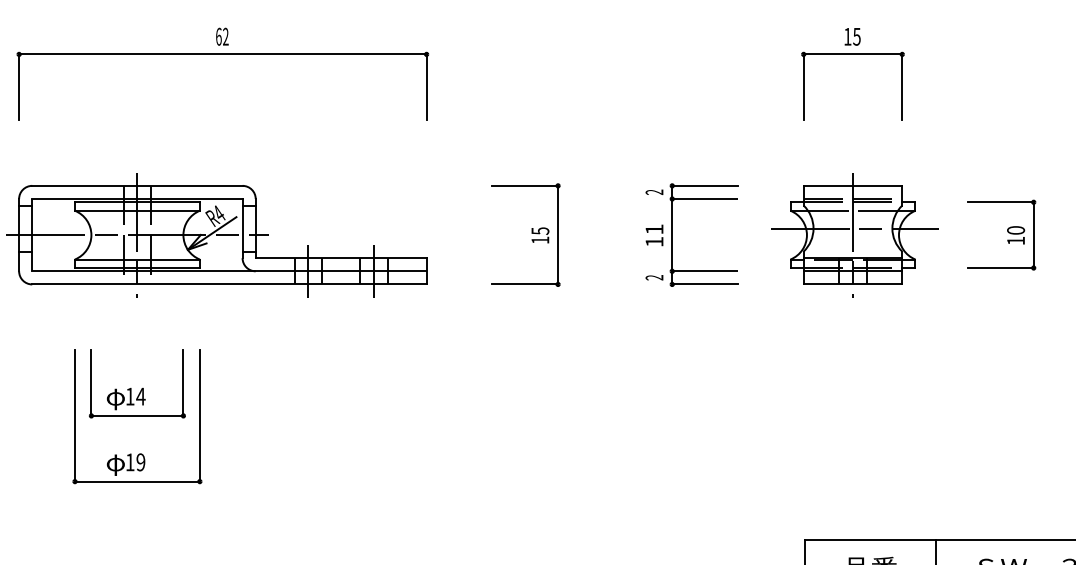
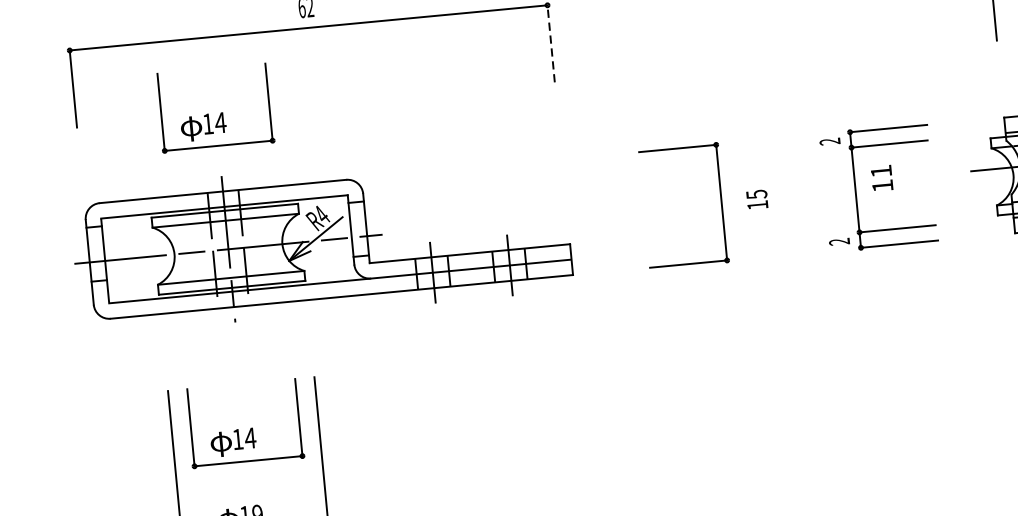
line: (426, 87) -> (551, 44), solid -> dashed
part: (142, 118) -> (221, 111), added
text: (540, 235) -> (757, 199), moved
text: (654, 235) -> (881, 178), moved

